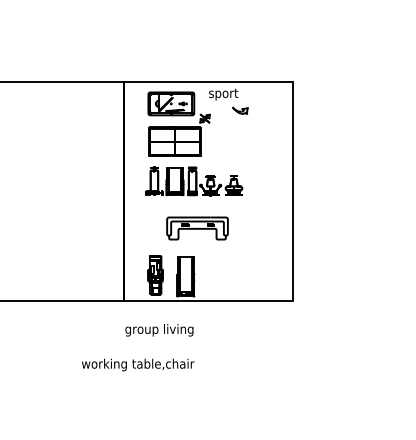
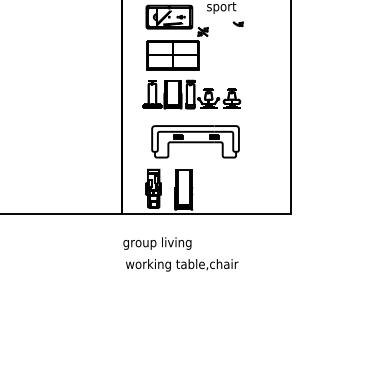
part: (239, 110) -> (237, 23), size x0.62
part: (197, 228) -> (195, 141), size x1.43
text: (138, 364) -> (182, 264), moved

